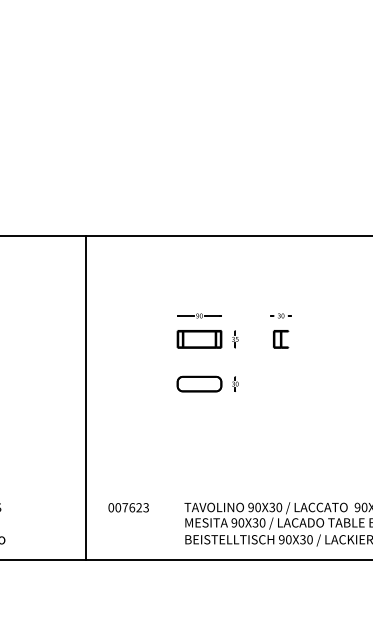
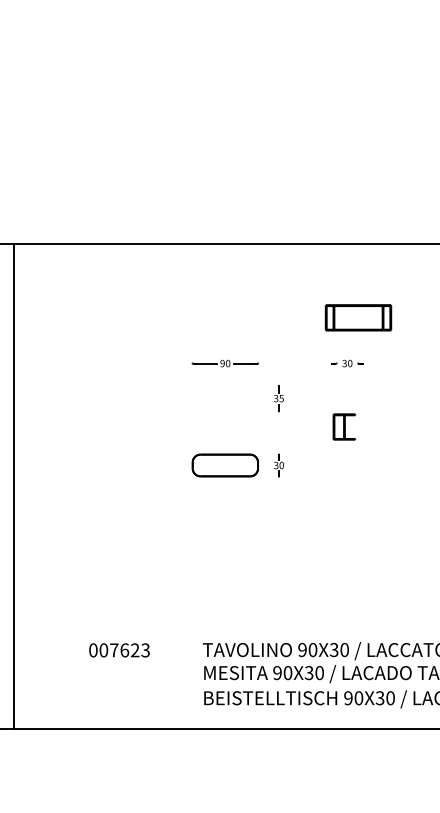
part: (199, 339) -> (358, 318), moved
part: (281, 339) -> (345, 427), moved
line: (86, 397) -> (14, 485), moved

